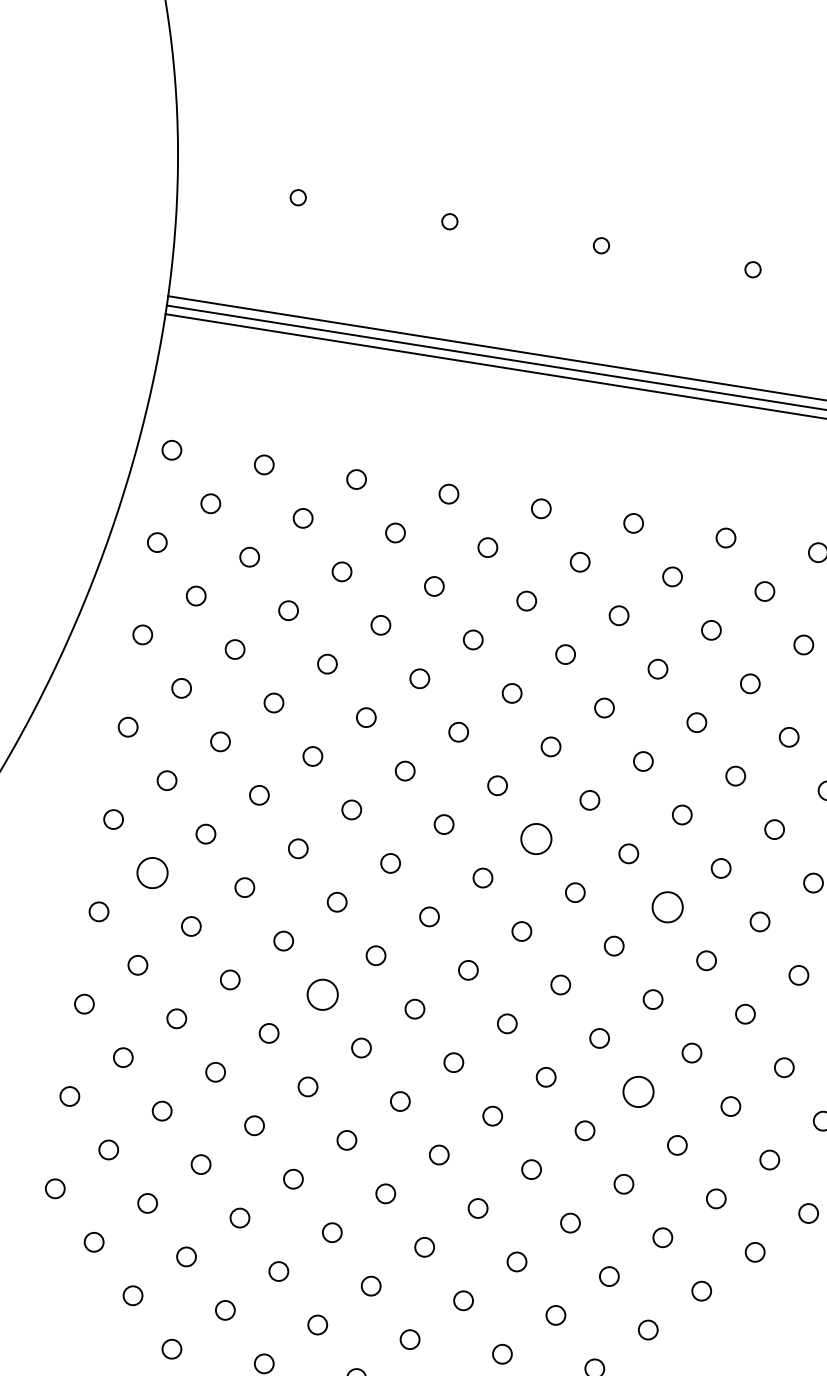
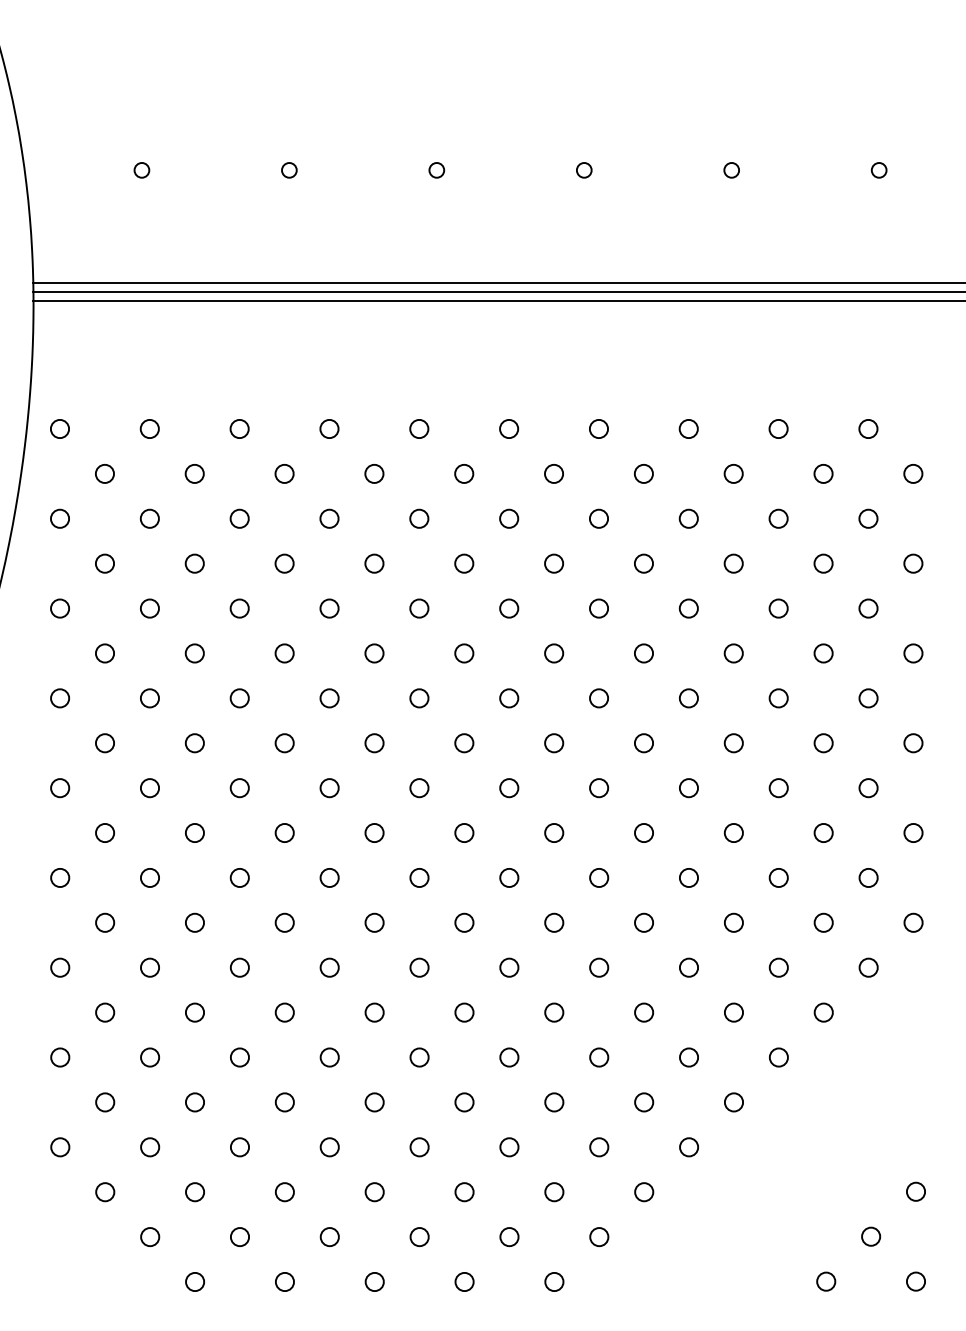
circle: (536, 839) -> (464, 743), size x0.62
circle: (151, 872) -> (104, 832), size x0.62
circle: (668, 907) -> (599, 788), size x0.62
circle: (322, 994) -> (284, 922), size x0.62
circle: (638, 1091) -> (599, 967), size x0.62

